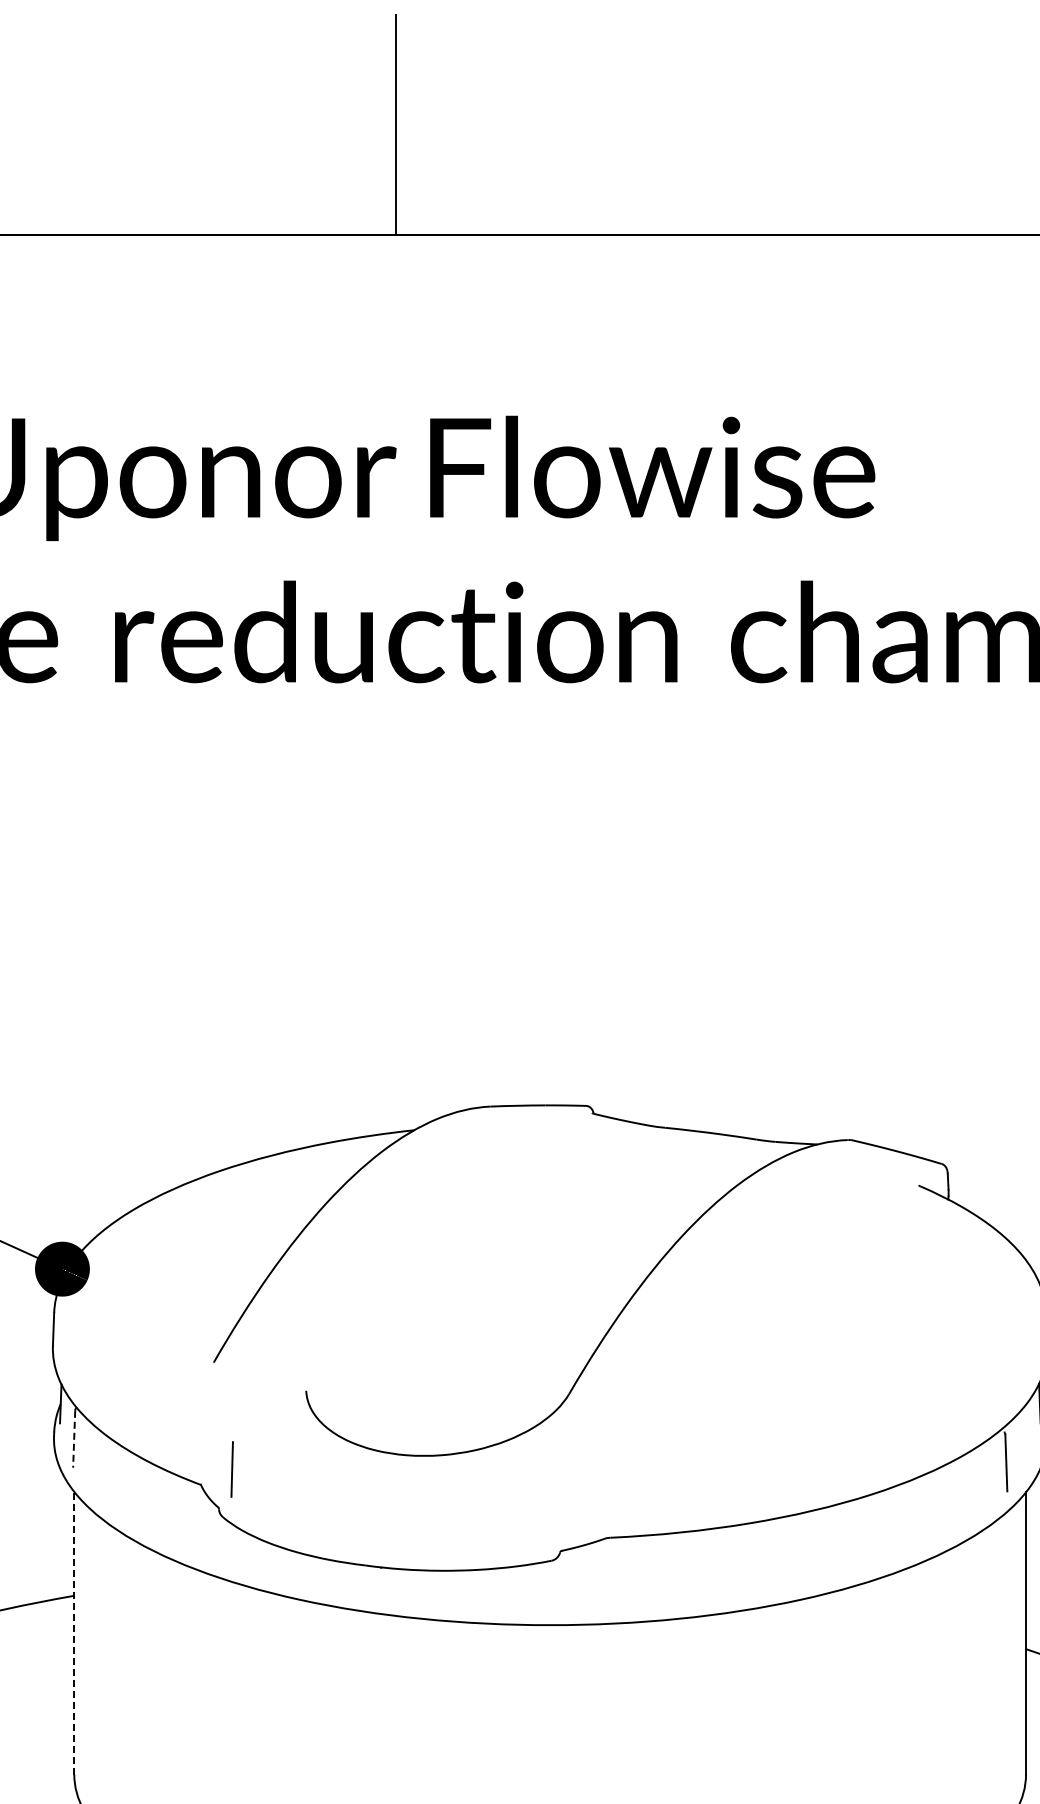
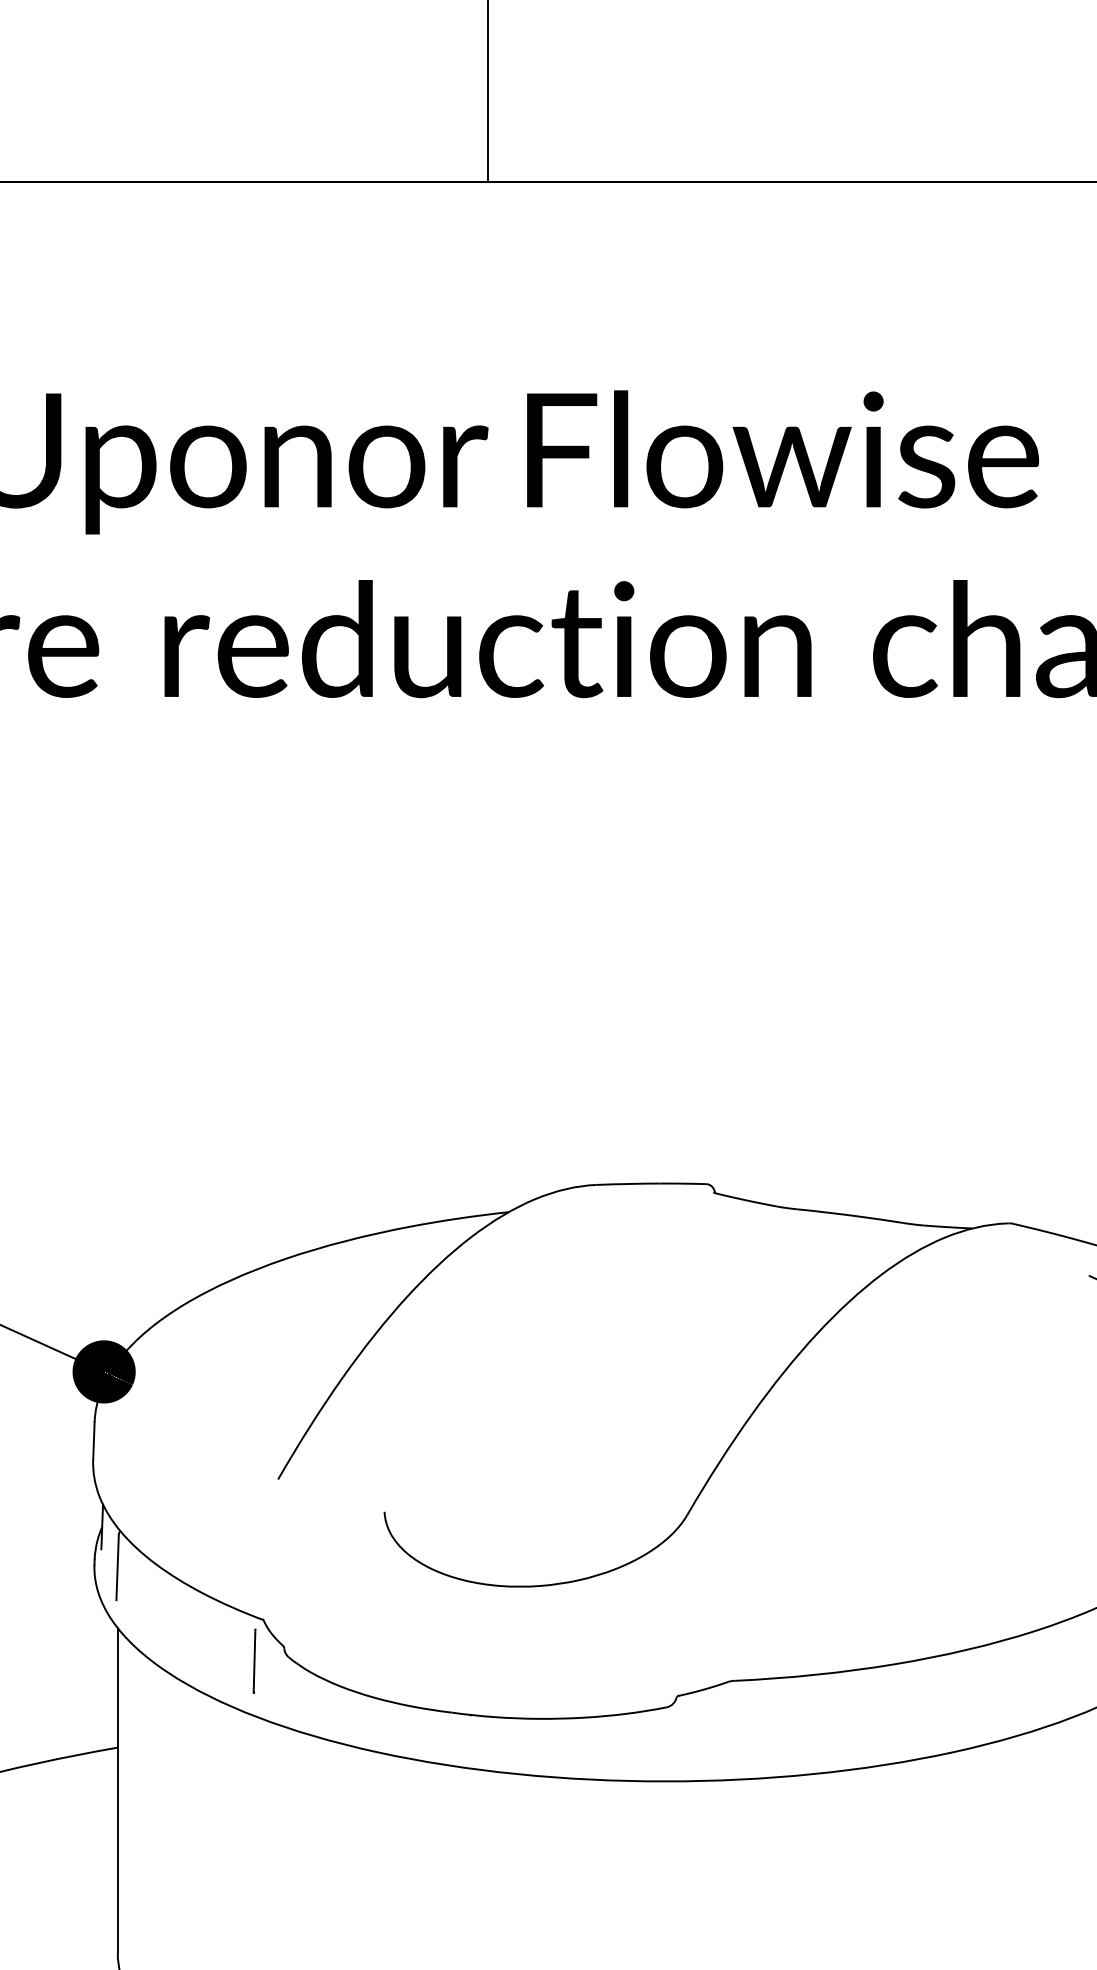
line: (74, 1439) -> (118, 1567), dashed -> solid
line: (231, 1469) -> (253, 1661), moved
line: (74, 1632) -> (118, 1789), dashed -> solid

